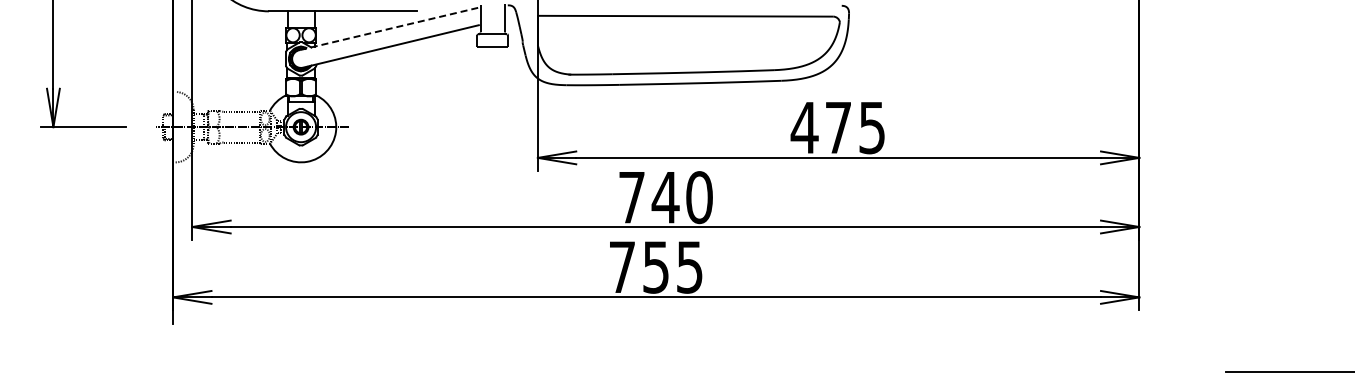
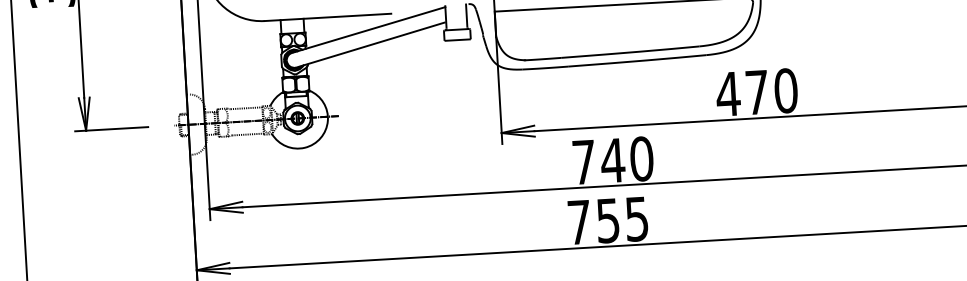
line: (390, 28) -> (369, 29), dashed -> solid
text: (872, 127) -> (786, 90), 475 -> 470

